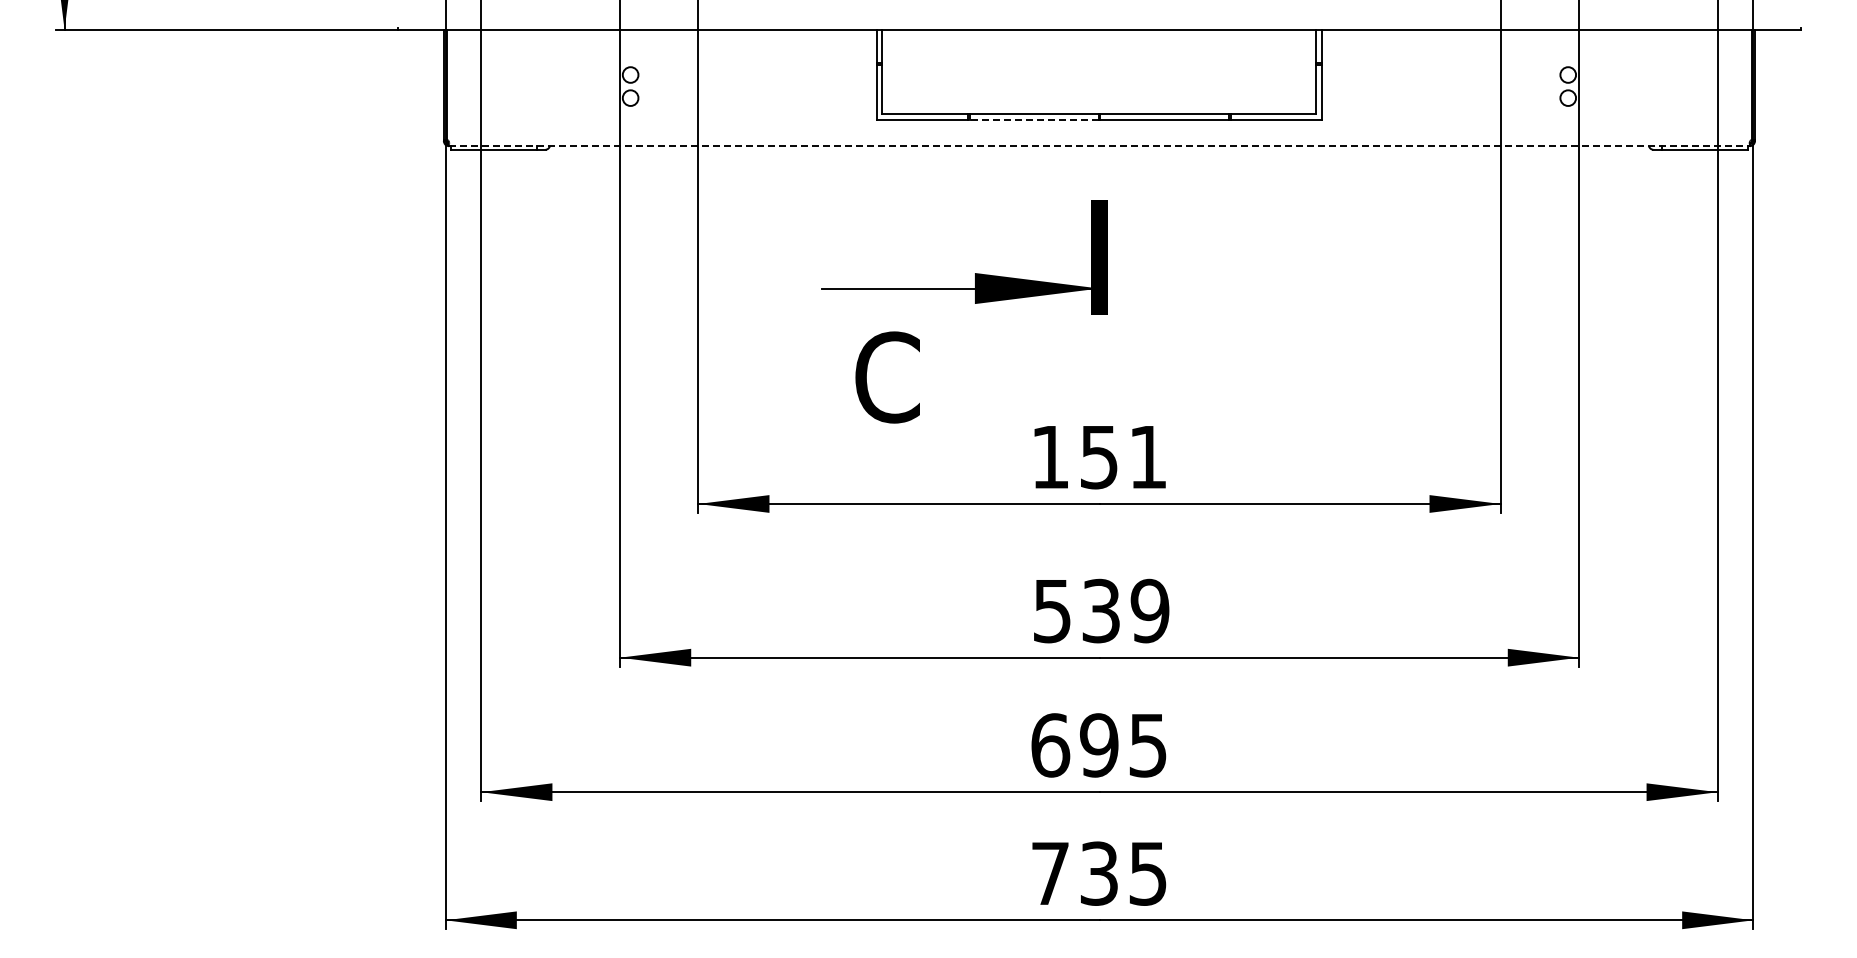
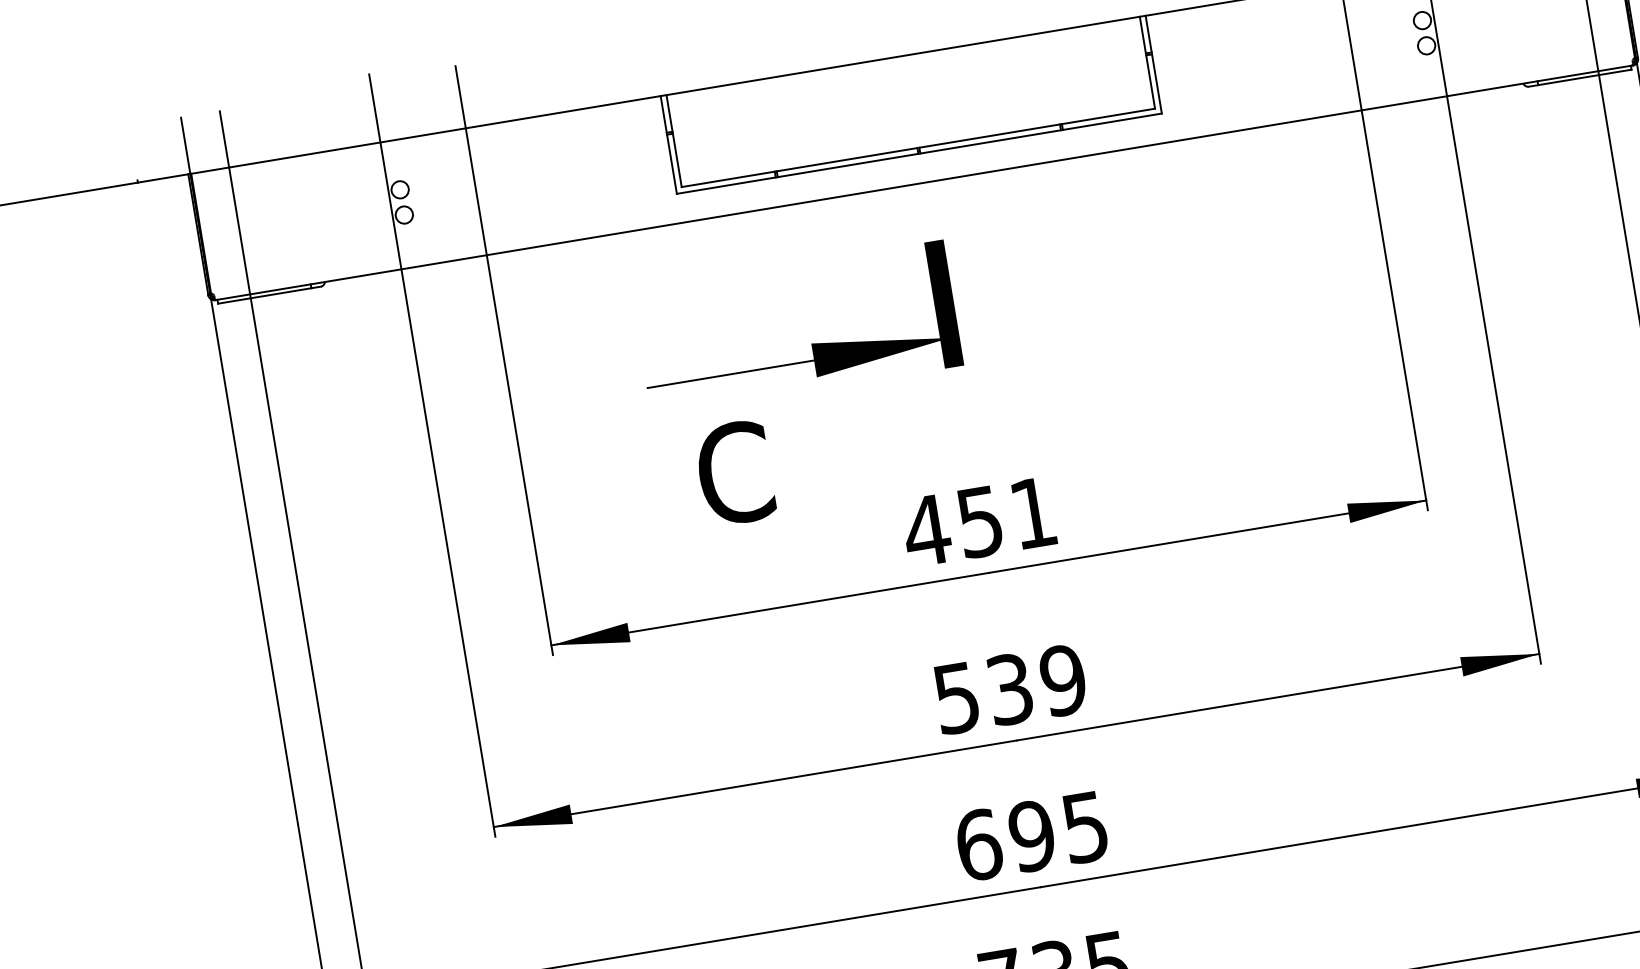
line: (1033, 119) -> (847, 165), dashed -> solid
line: (1099, 146) -> (924, 183), dashed -> solid
text: (1050, 457) -> (927, 531), 151 -> 451

